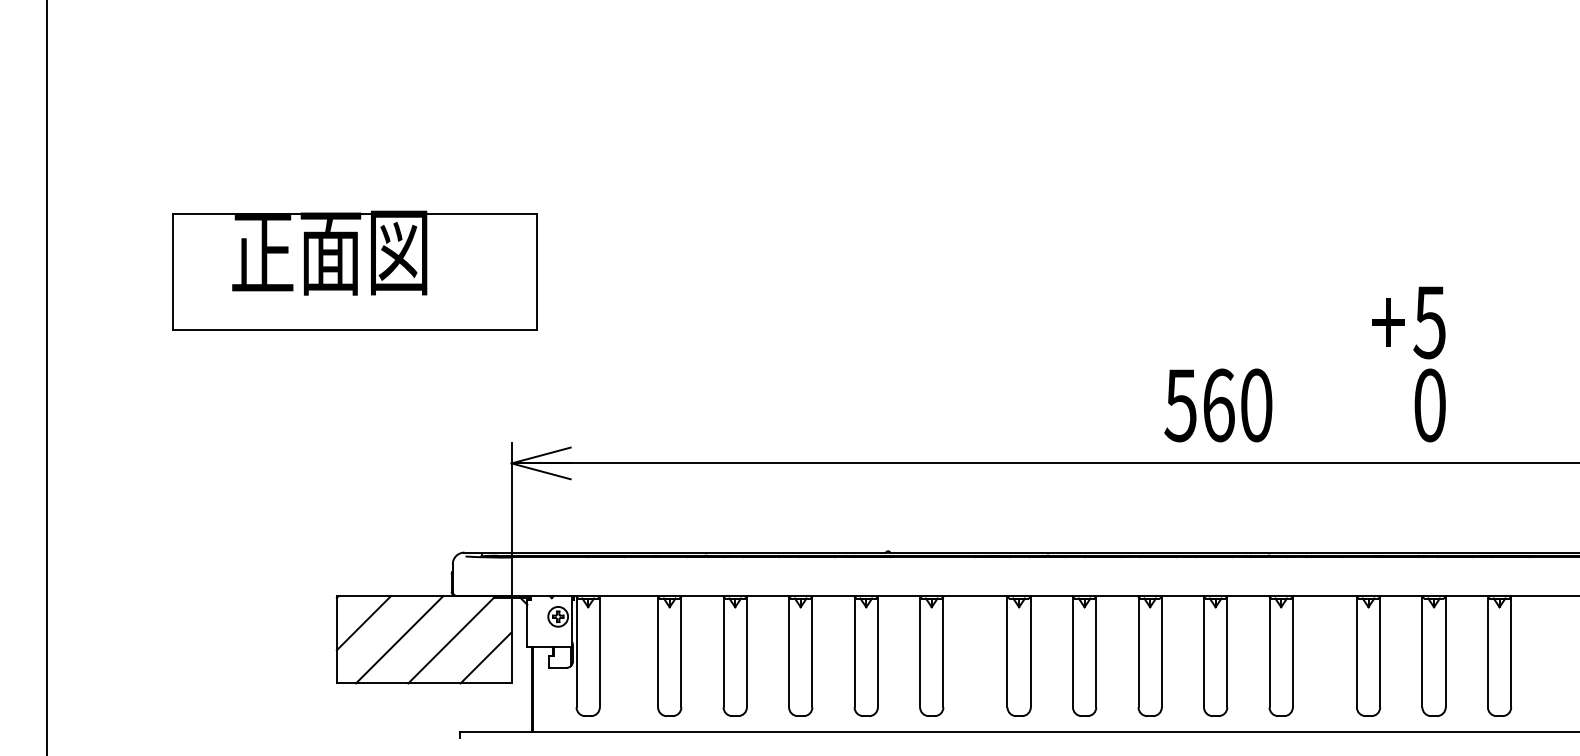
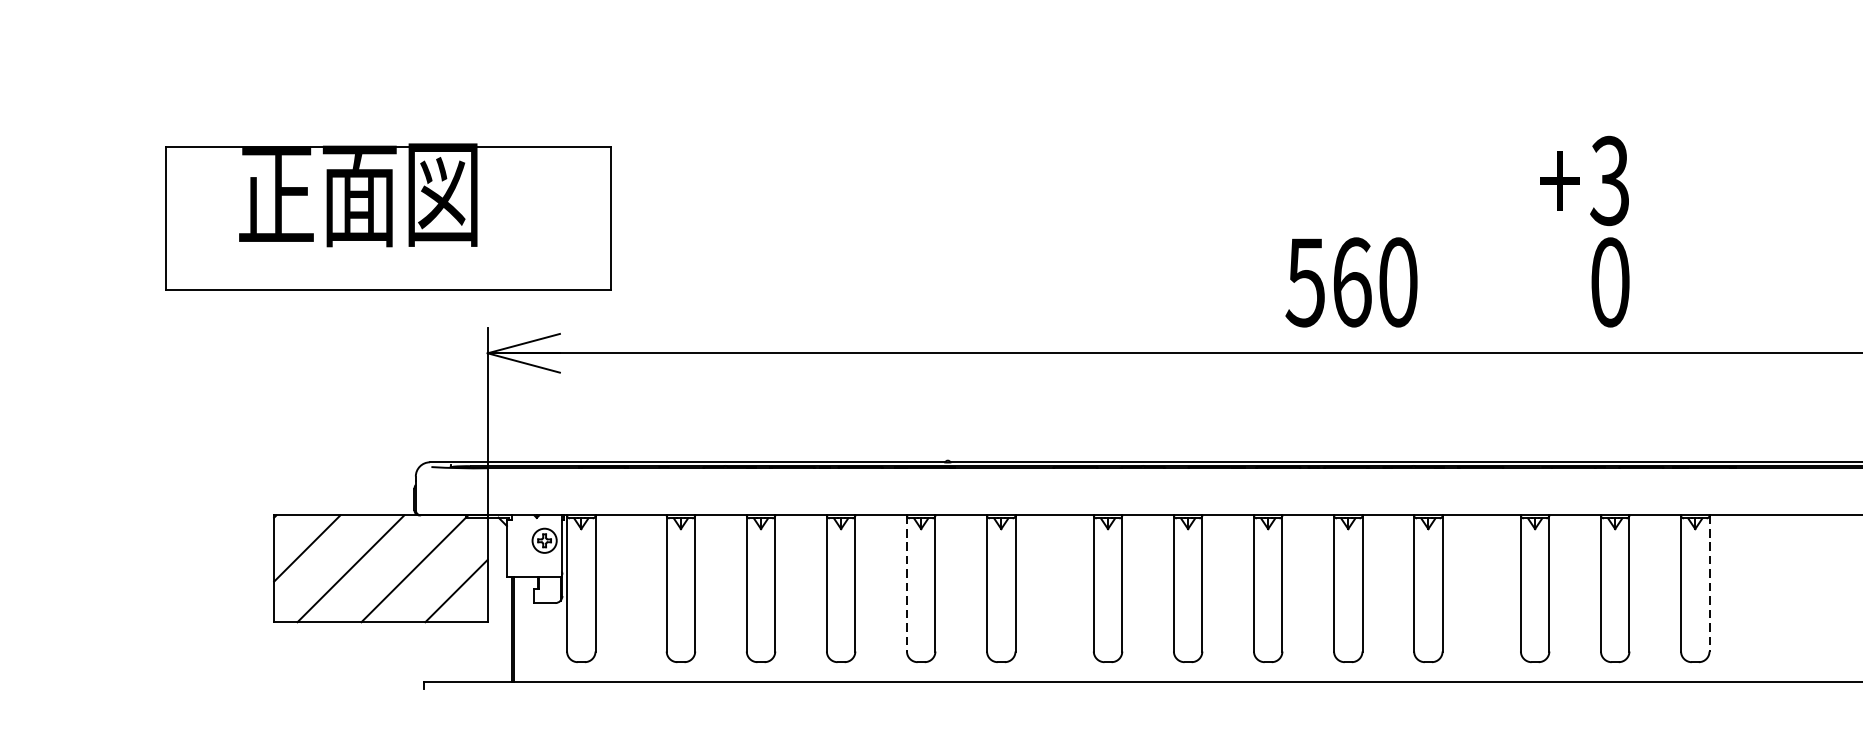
part: (354, 270) -> (388, 216), moved
text: (1429, 321) -> (1609, 179), 5 -> 3
line: (854, 651) -> (906, 583), solid -> dashed
line: (1511, 651) -> (1709, 583), solid -> dashed

